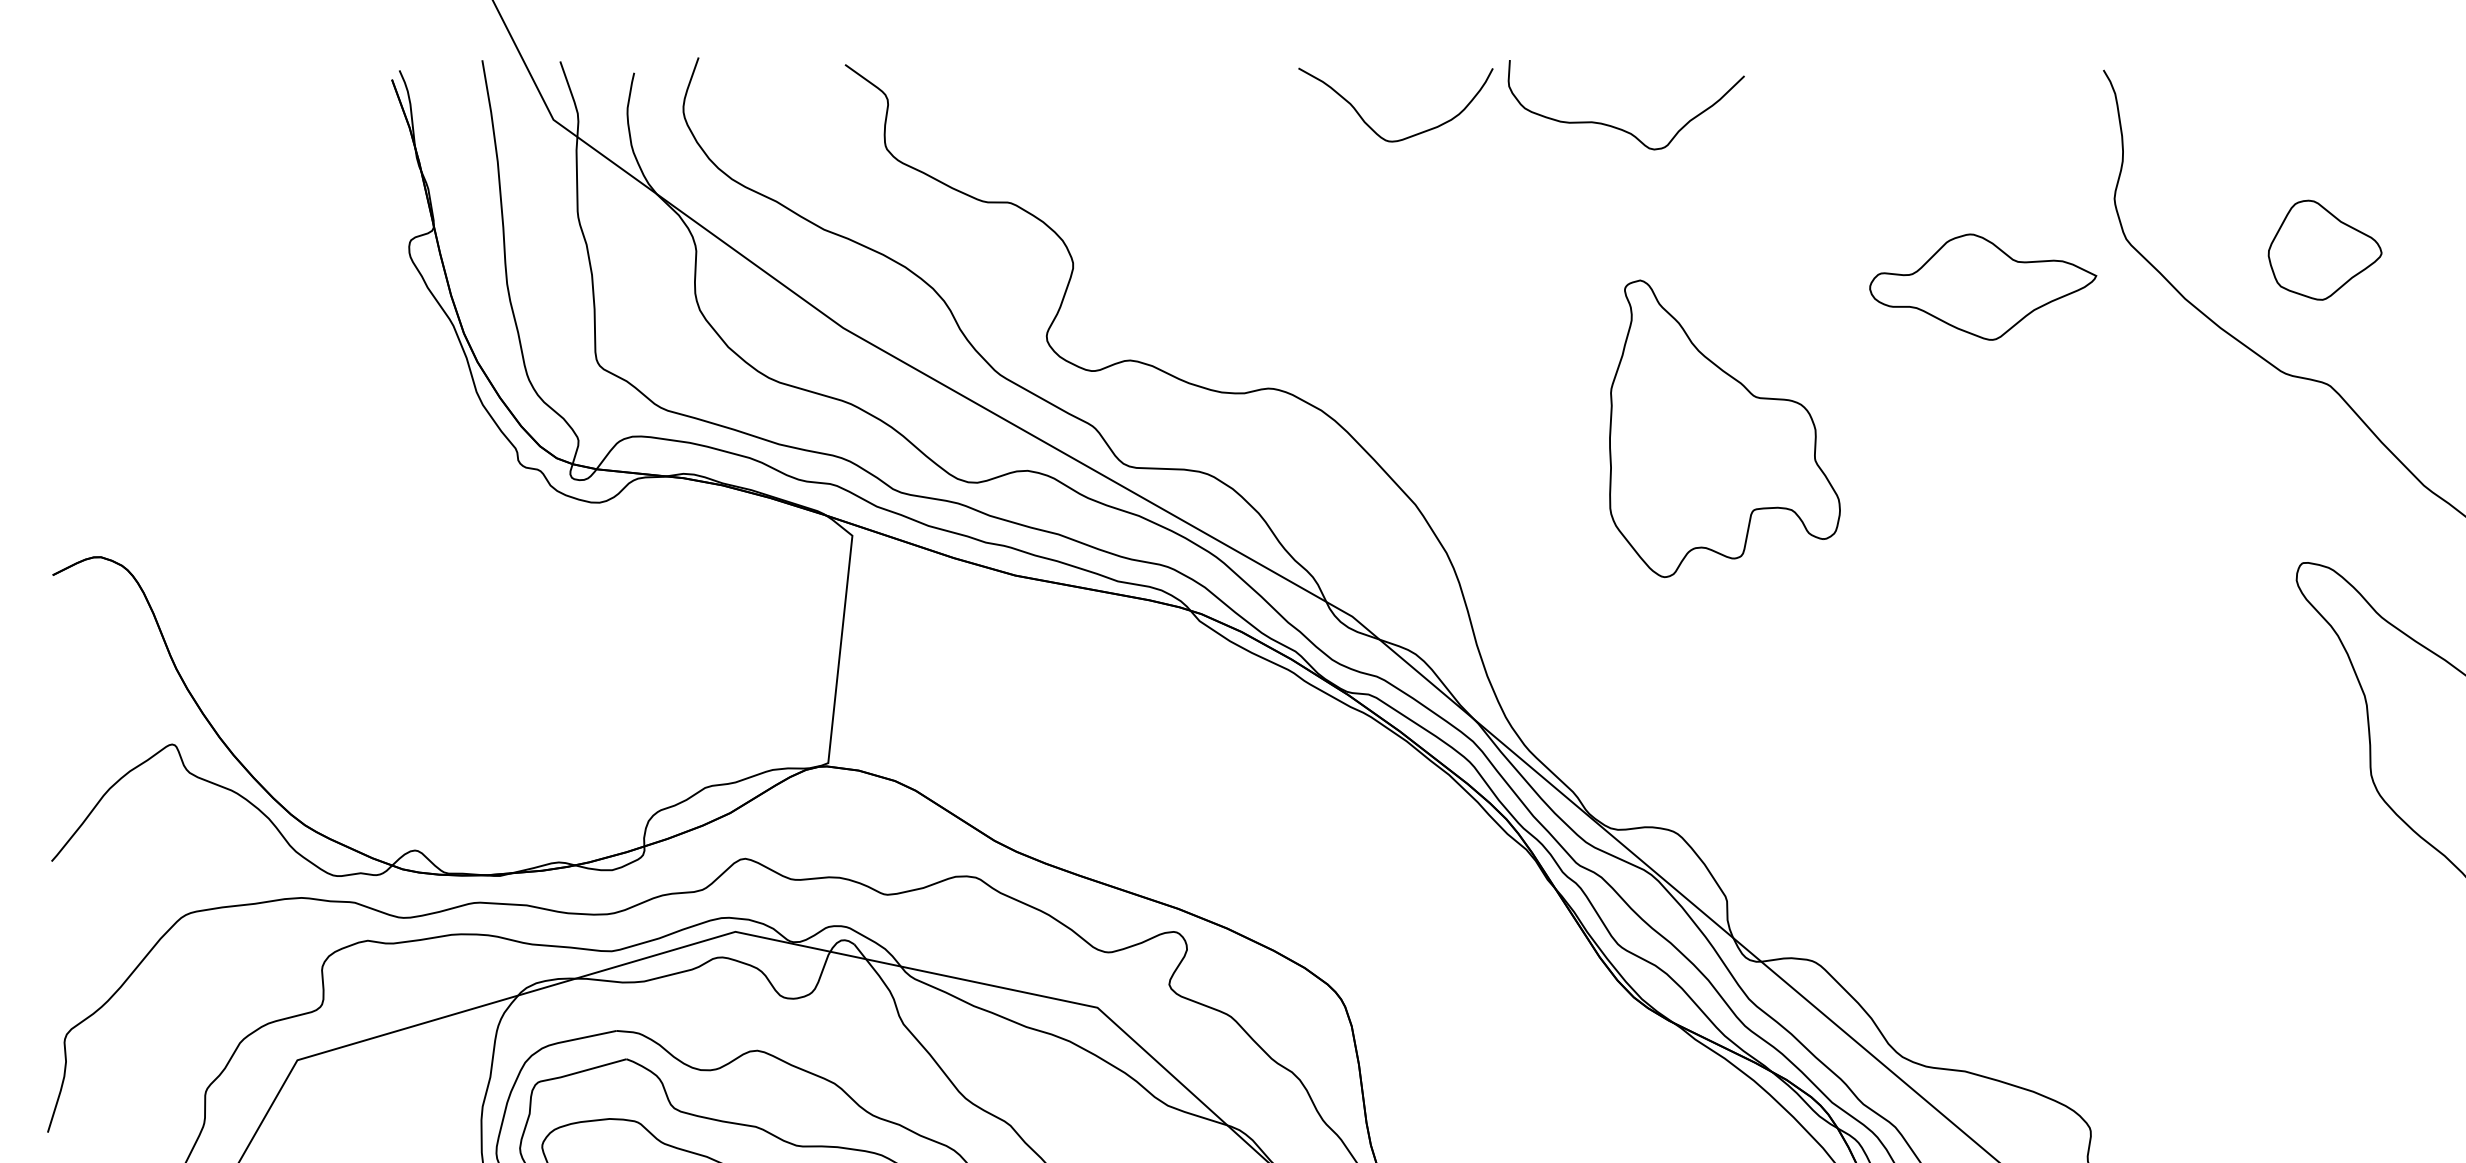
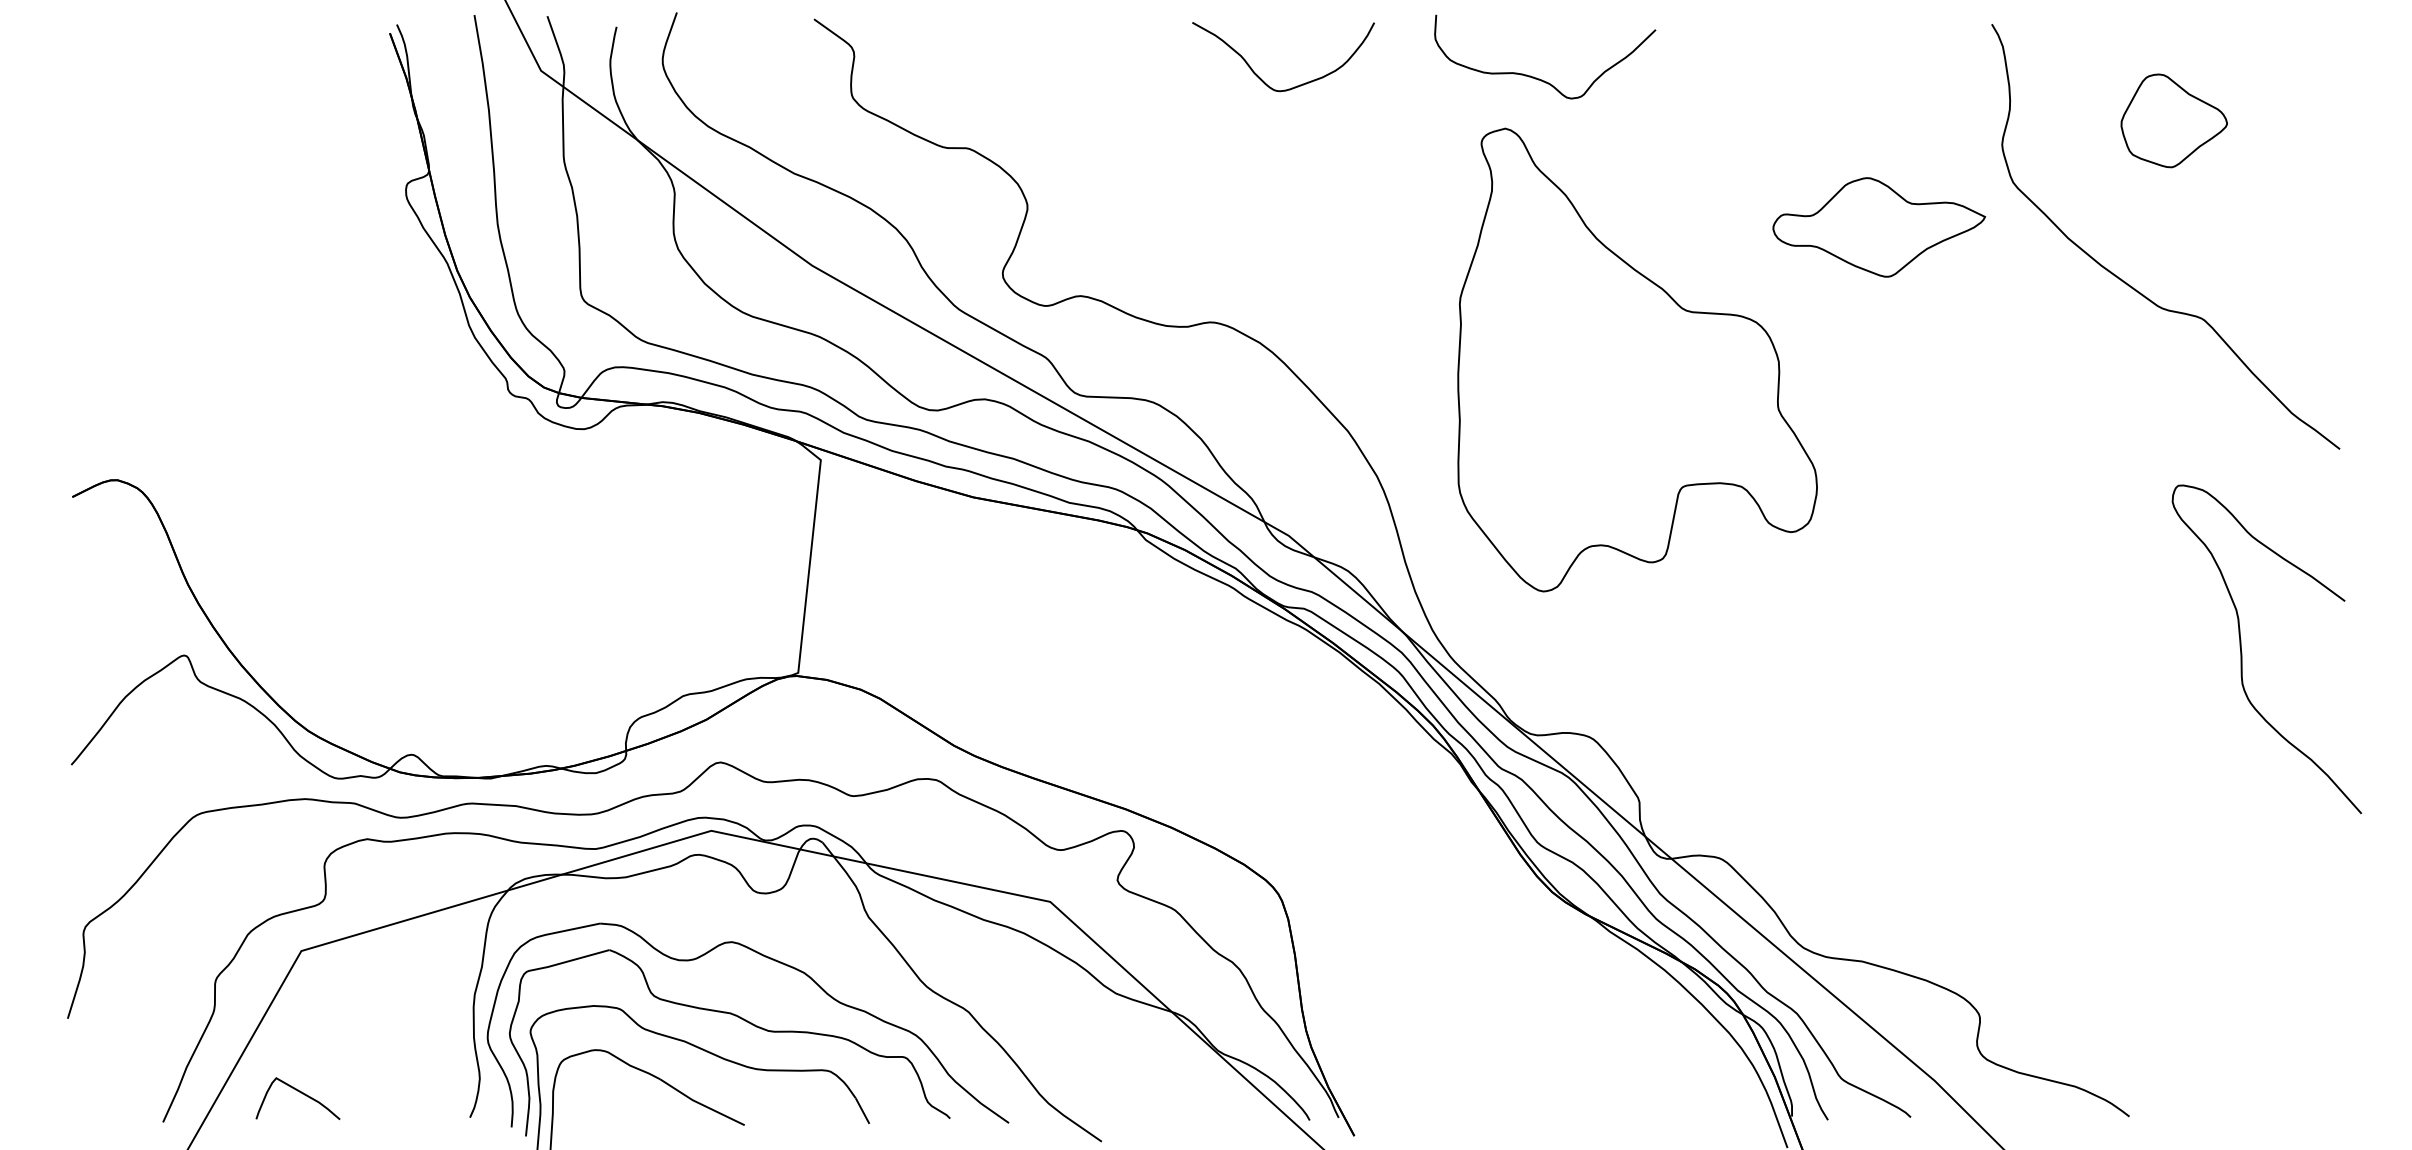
curve: (1372, 128) -> (1261, 78), moved
part: (2324, 249) -> (2173, 120), moved
part: (1724, 428) -> (1637, 359), size x1.67

